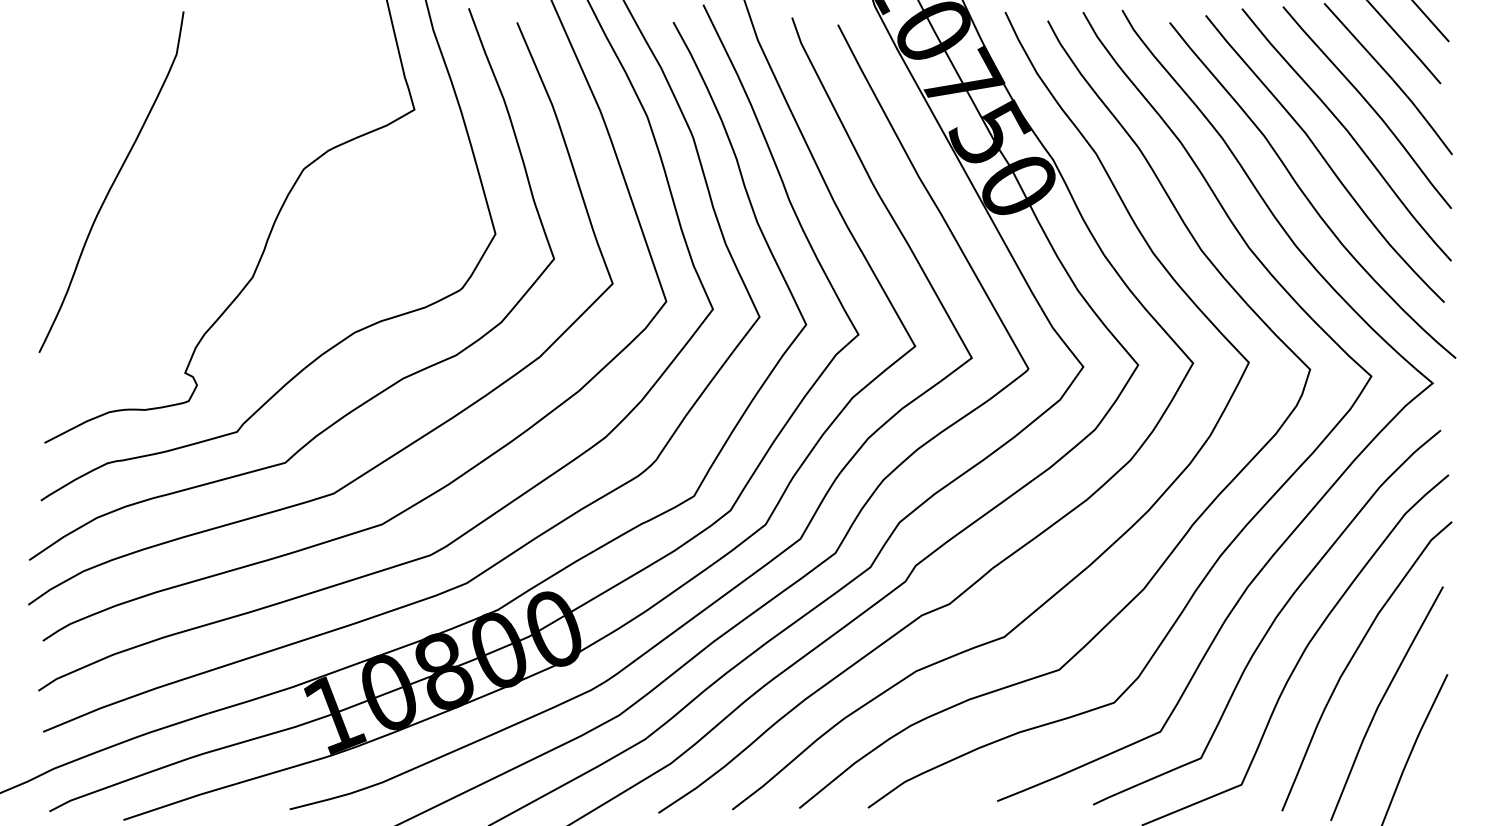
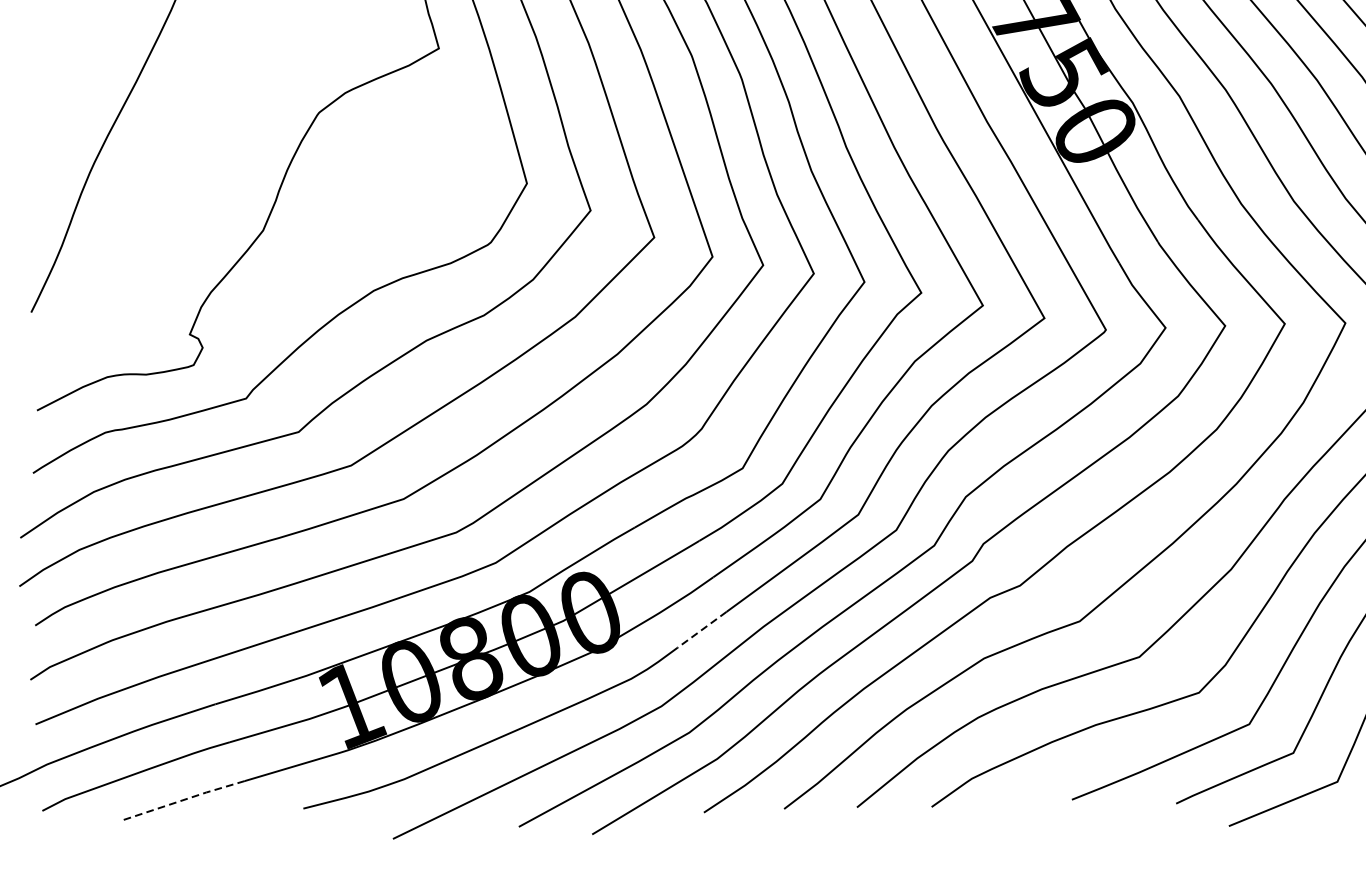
line: (656, 644) -> (701, 629), solid -> dashed
line: (179, 801) -> (183, 800), solid -> dashed

